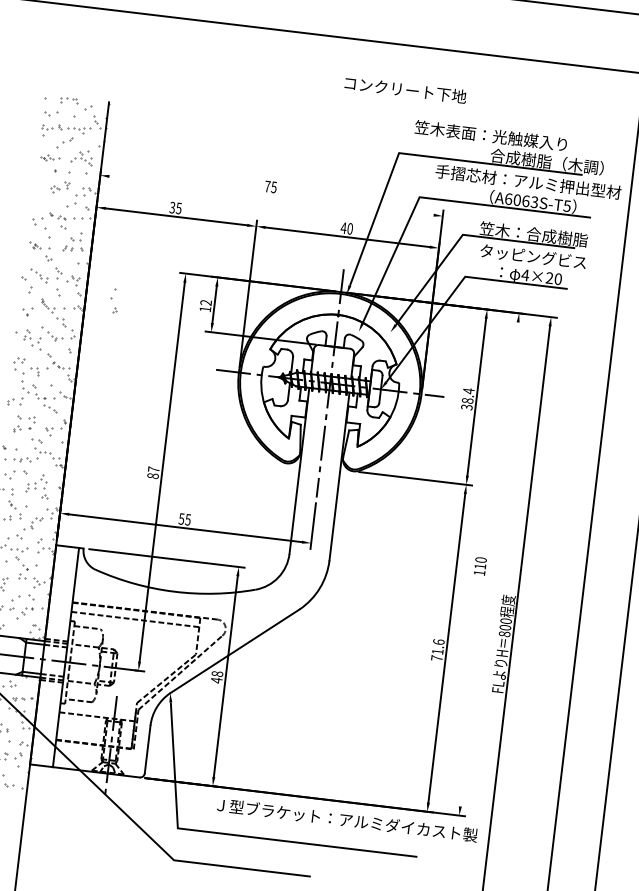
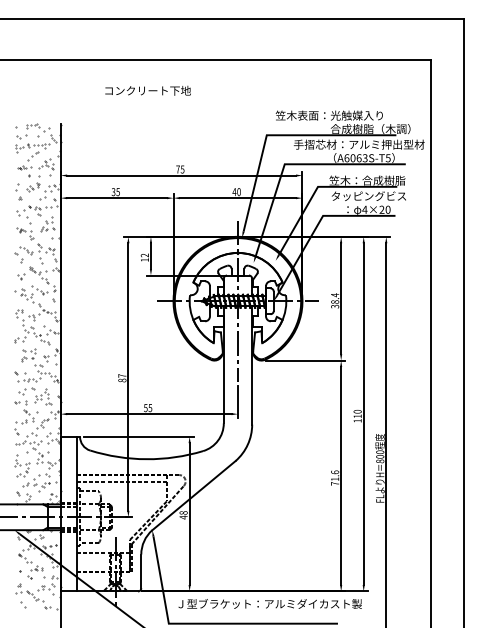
text: (404, 89) -> (147, 90), moved
line: (271, 195) -> (181, 175), added
part: (113, 300) -> (18, 191), moved
line: (488, 564) -> (363, 414), added
text: (346, 819) -> (269, 603), moved

